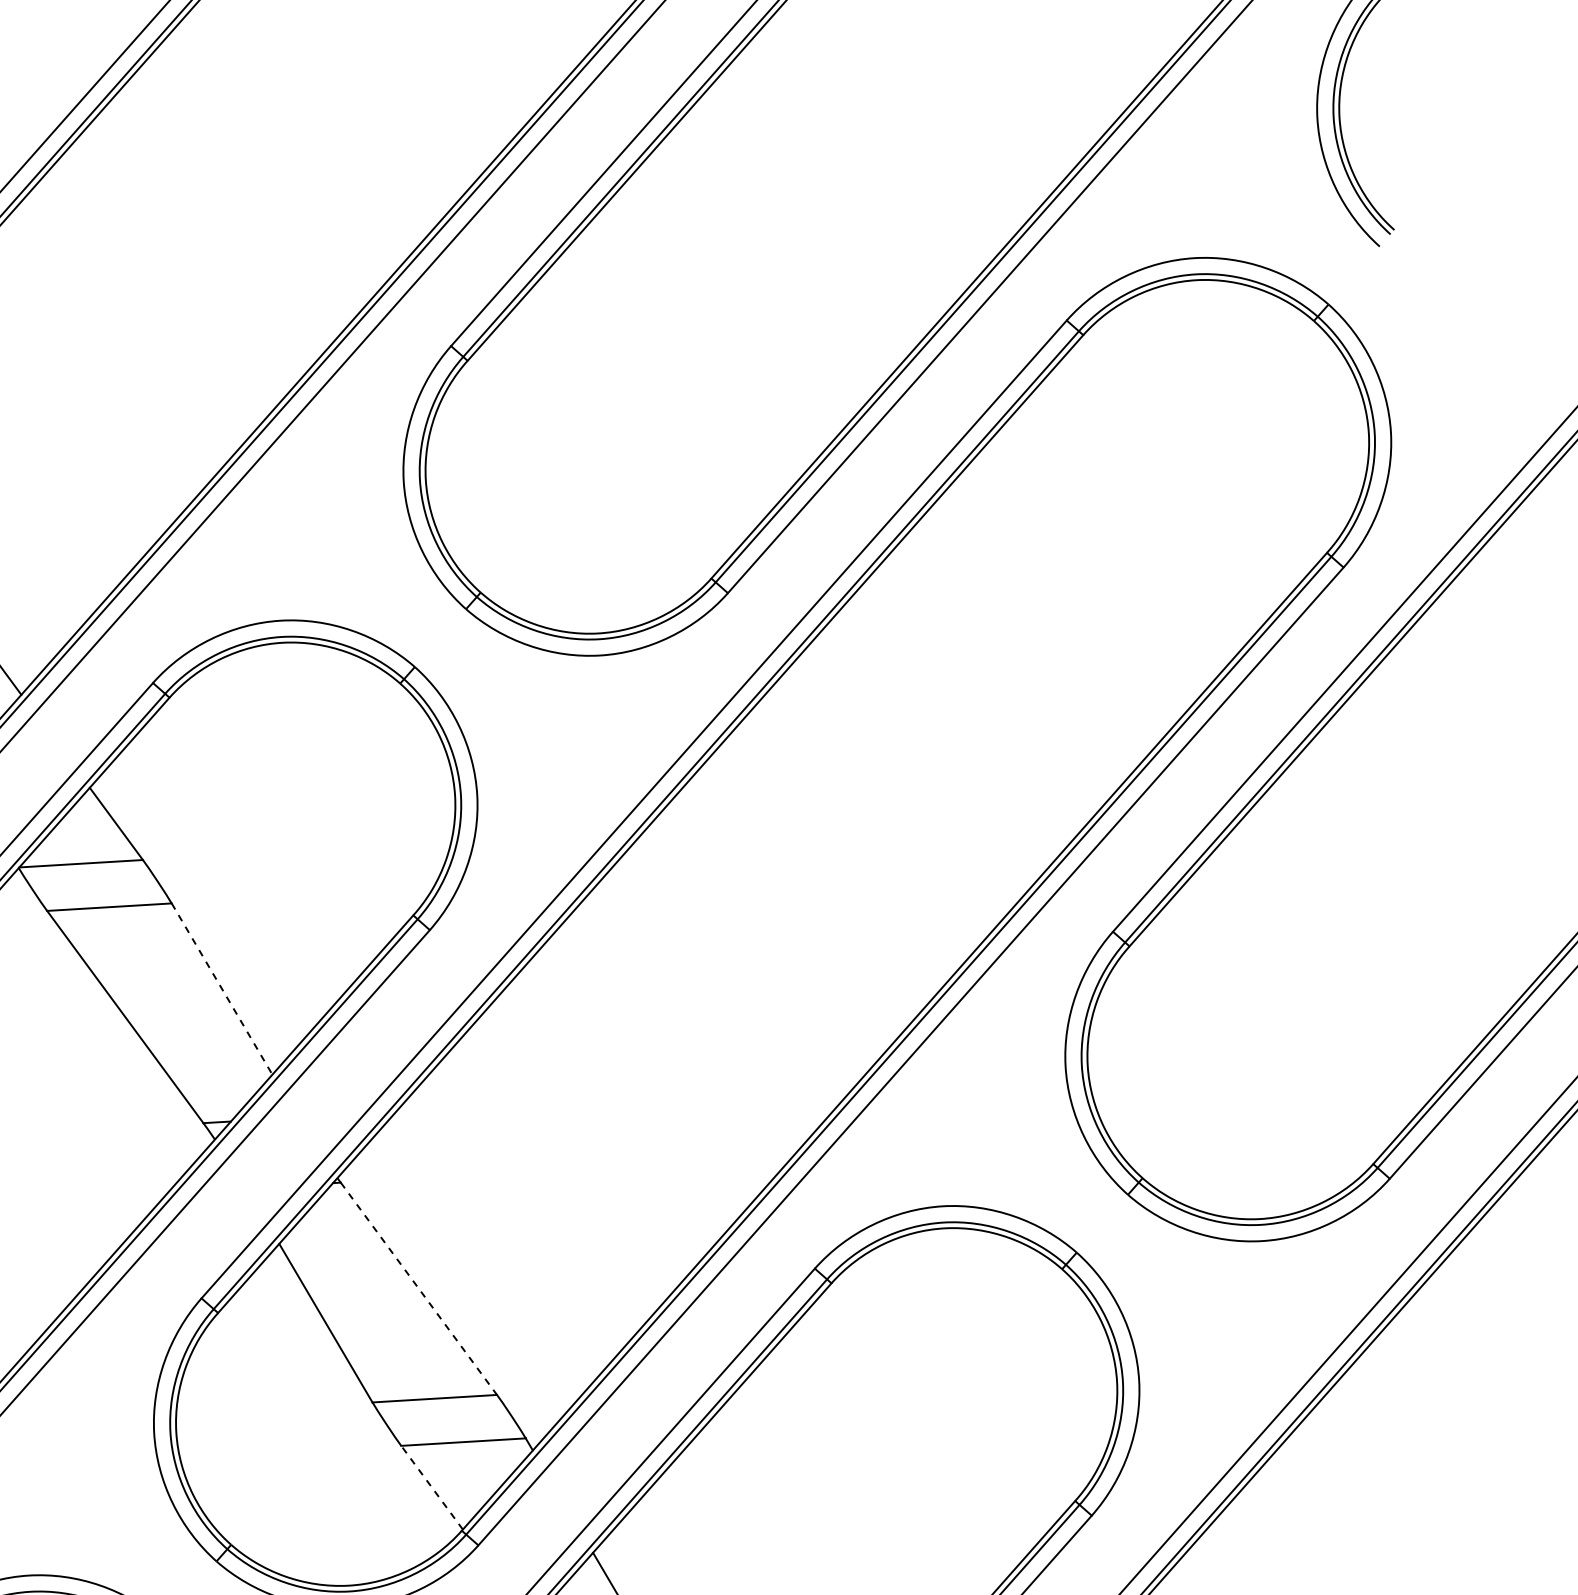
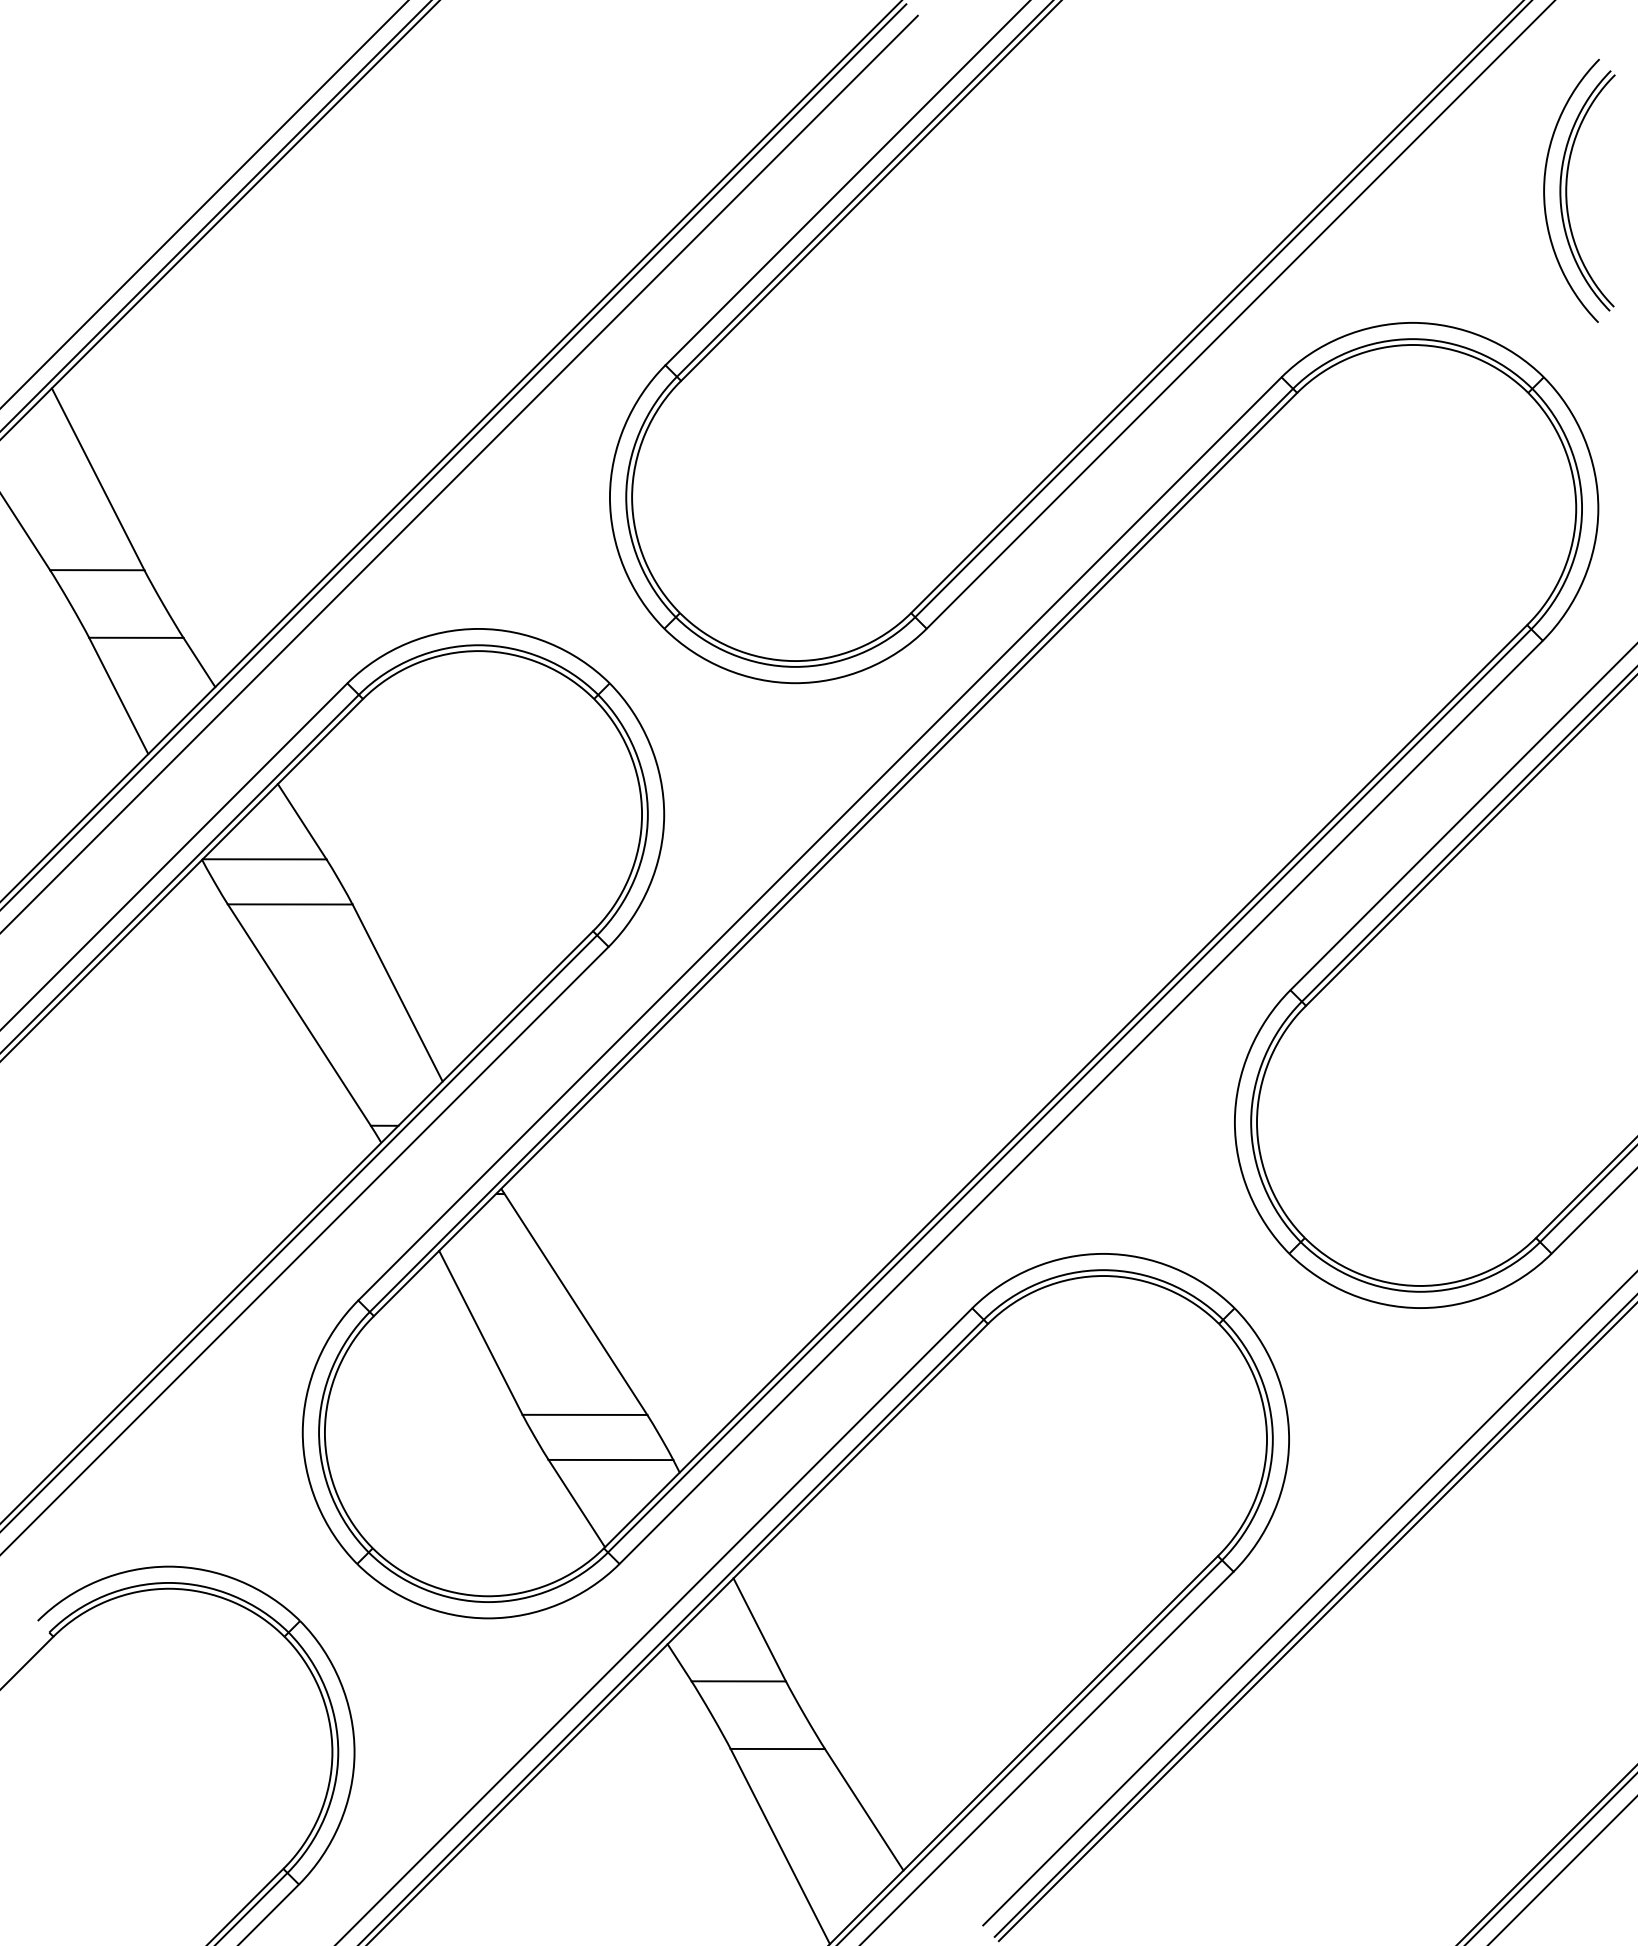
line: (221, 989) -> (397, 993), dashed -> solid
line: (418, 1289) -> (575, 1304), dashed -> solid
line: (431, 1487) -> (576, 1503), dashed -> solid

